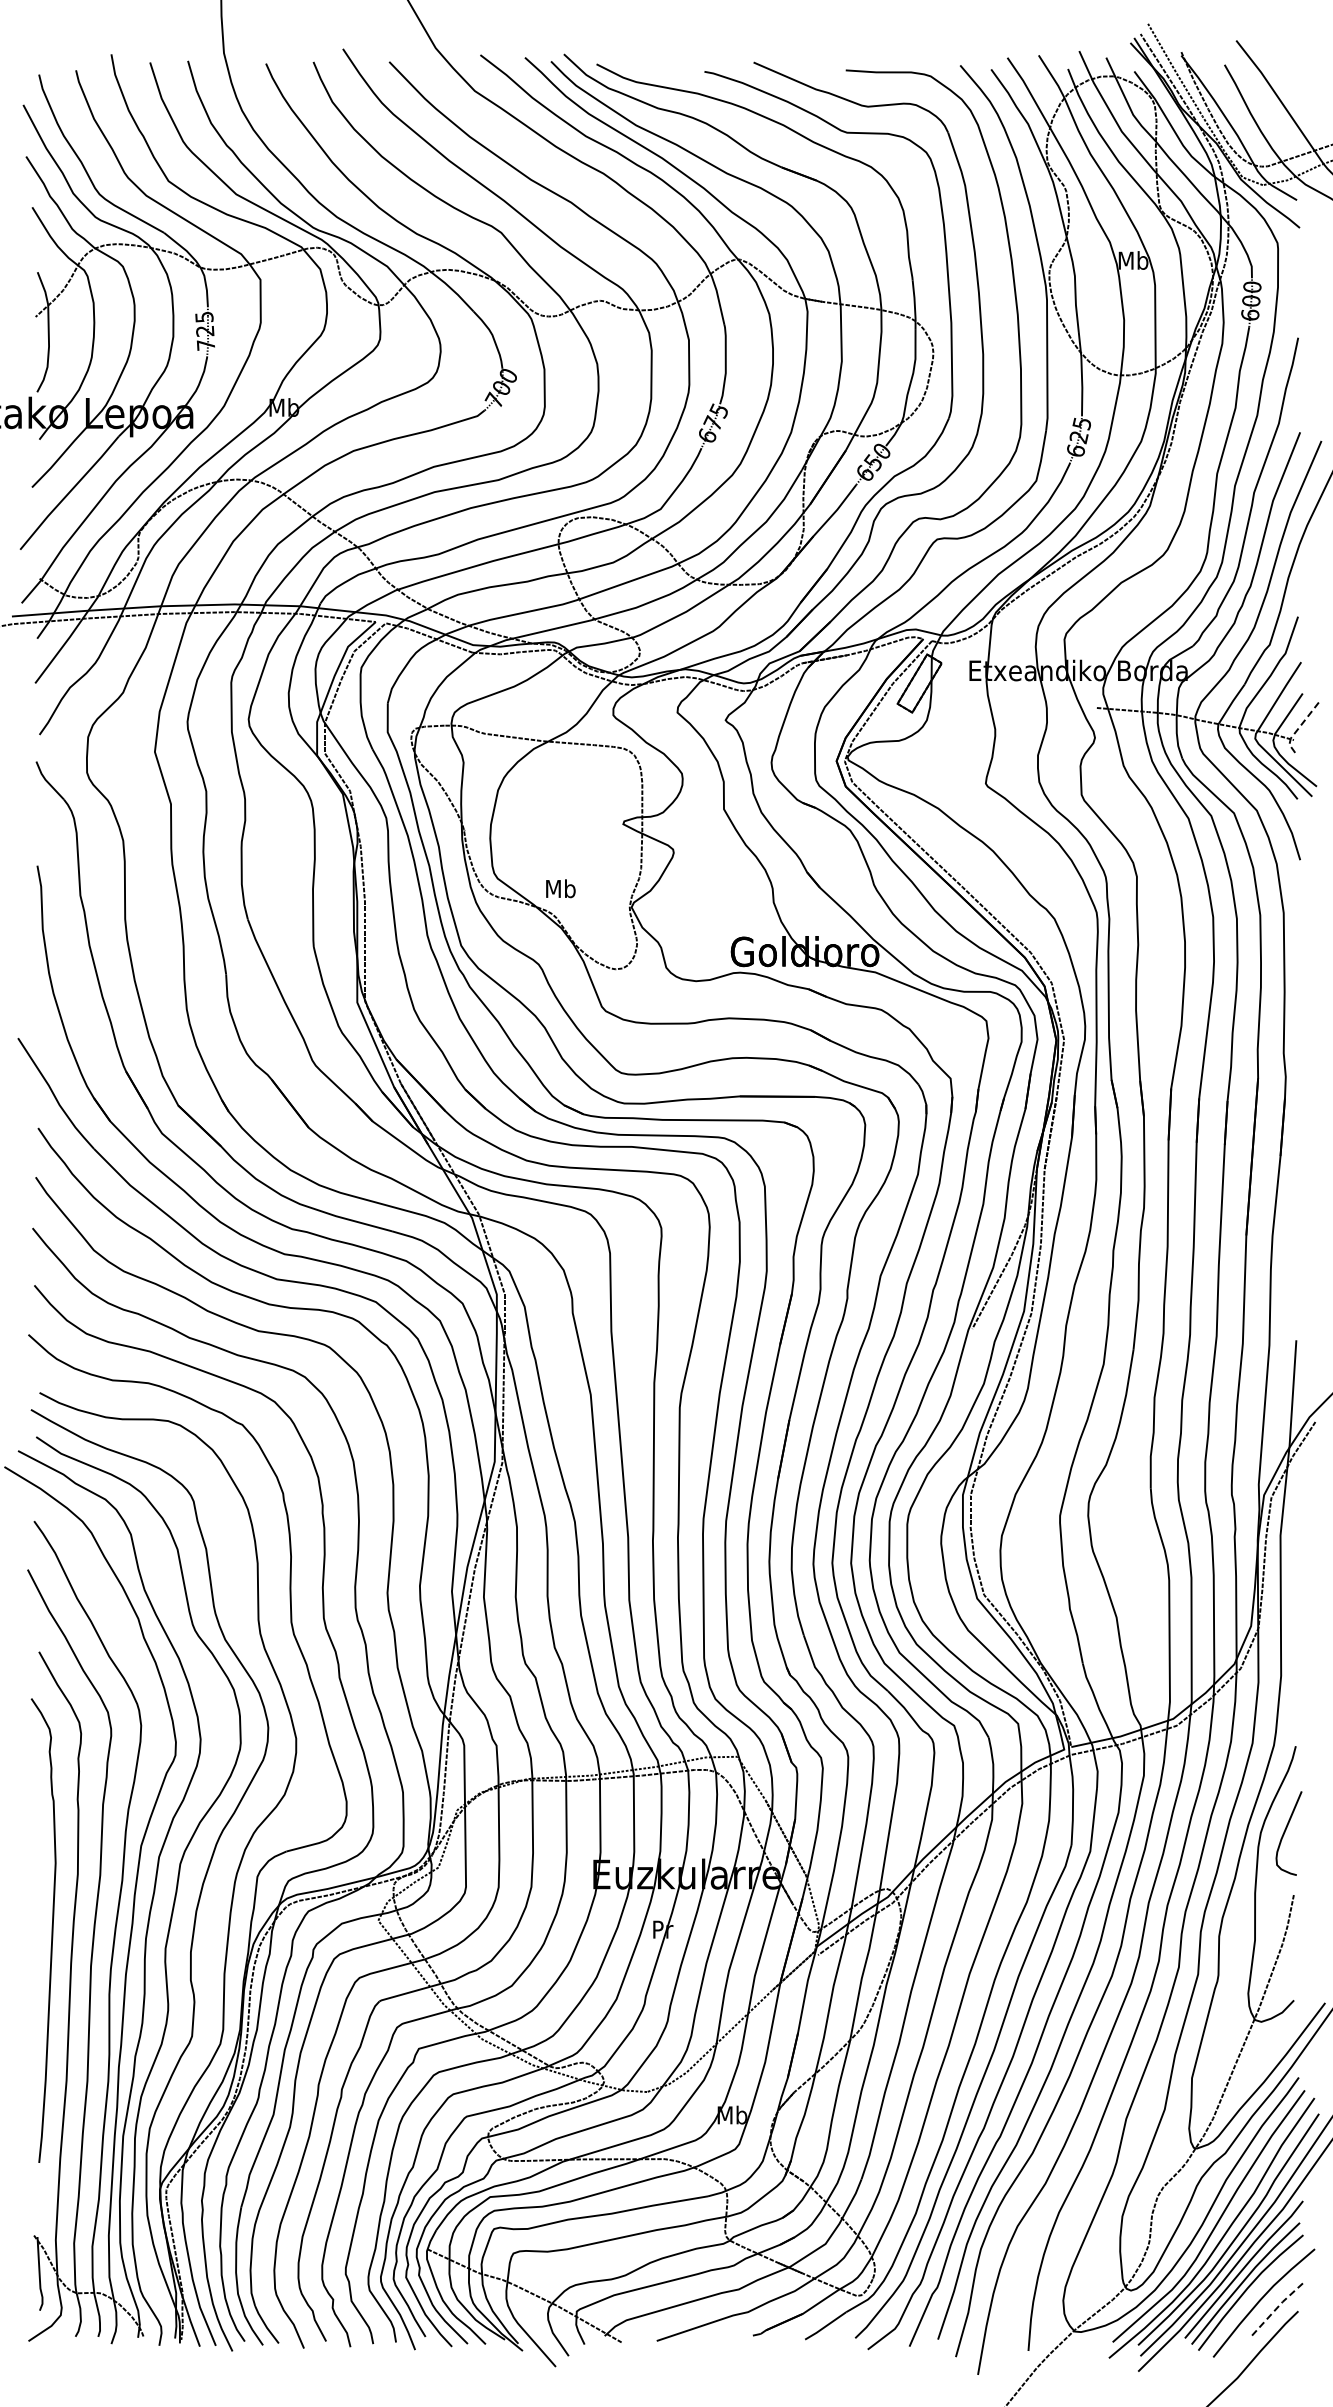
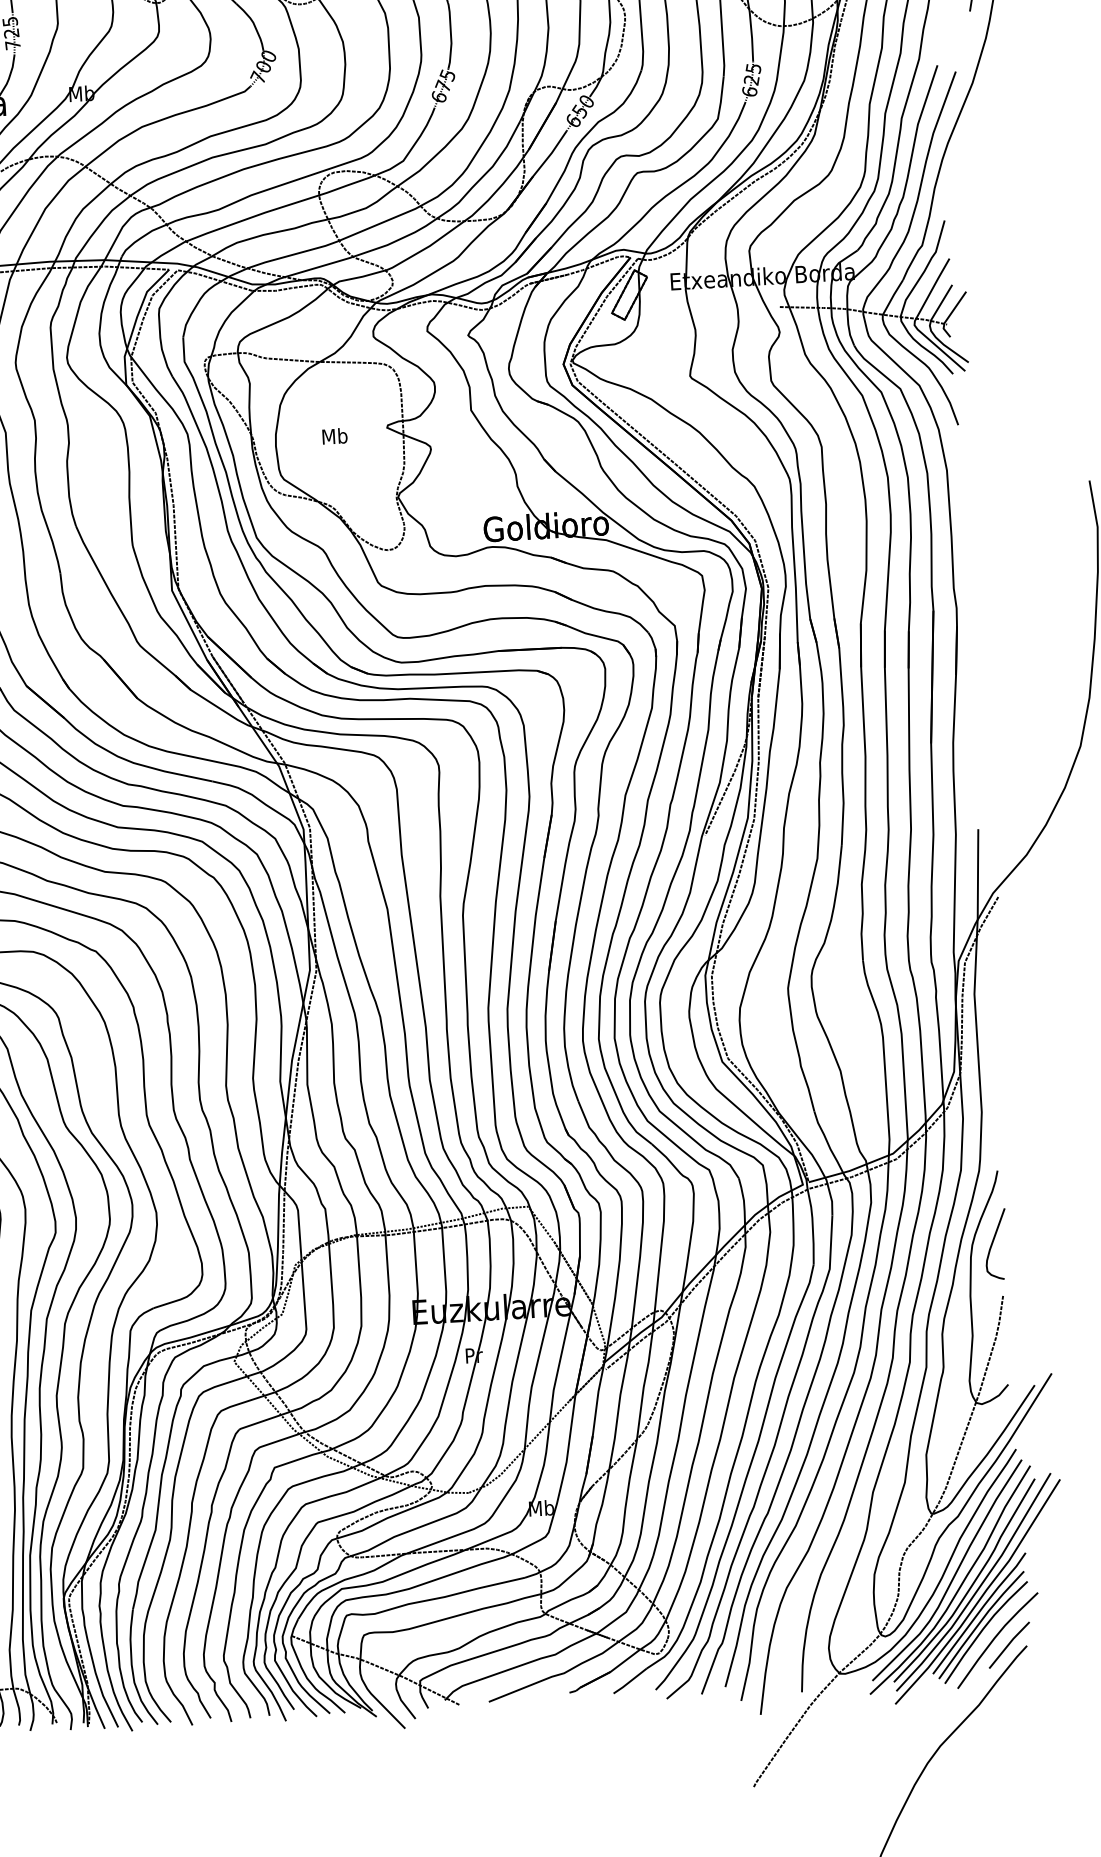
line: (1297, 729) -> (949, 315), dashed -> solid
text: (560, 888) -> (334, 436), moved
line: (1277, 2307) -> (1009, 1643), dashed -> solid

